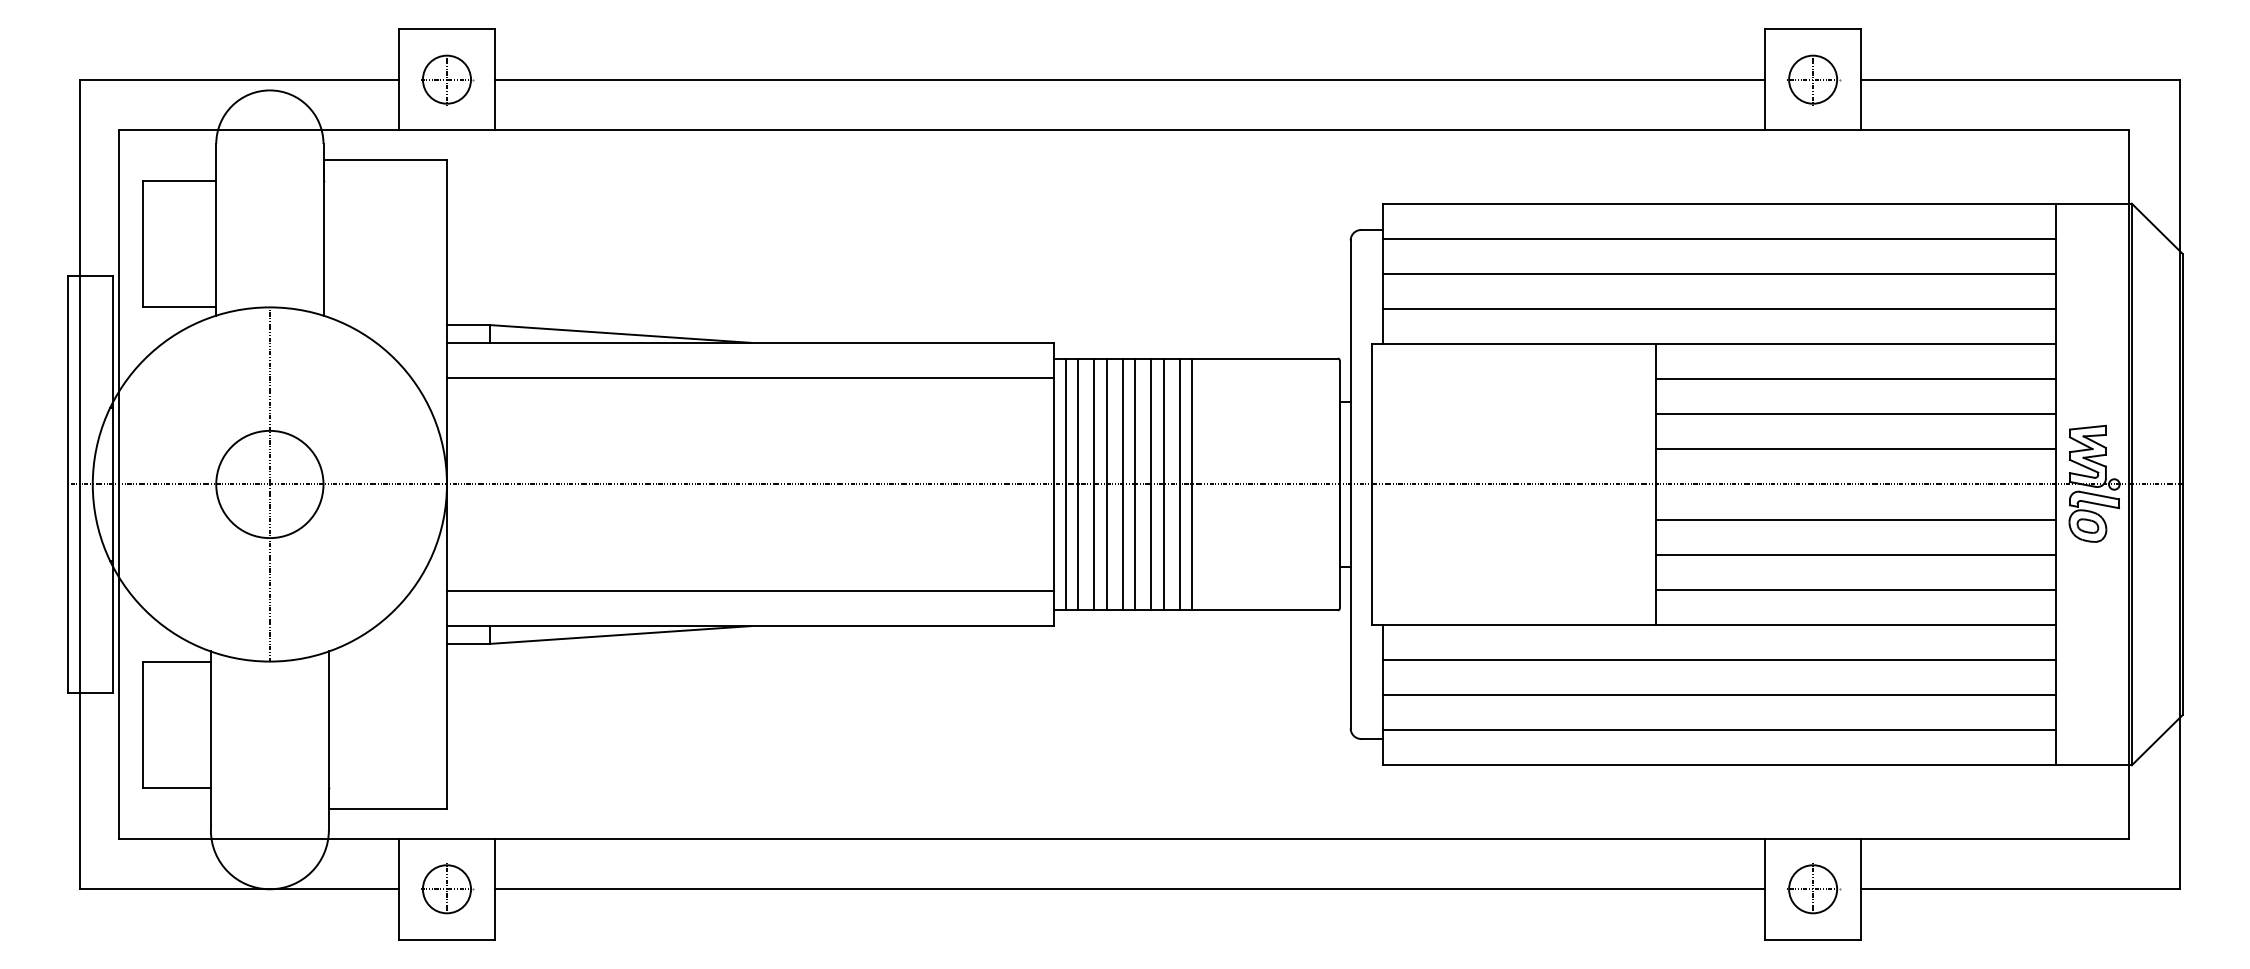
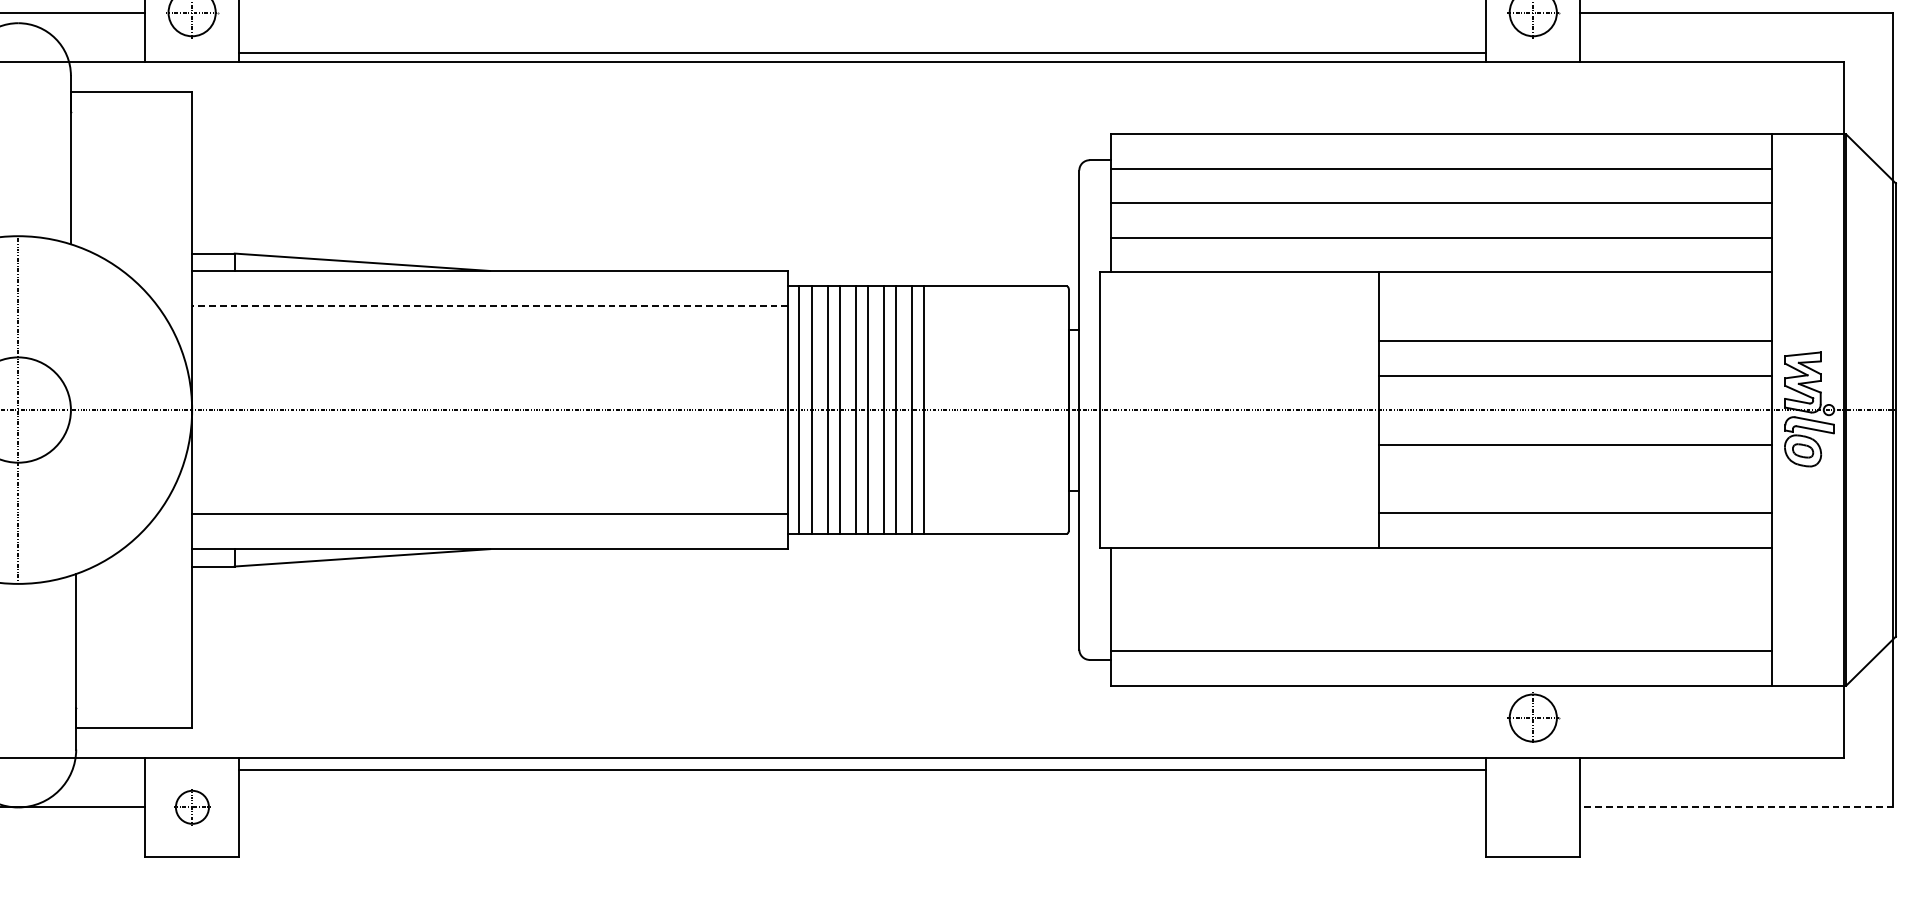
line: (1130, 79) -> (863, 52), moved
line: (750, 378) -> (490, 306), solid -> dashed
line: (1855, 379) -> (1574, 306), removed
line: (1855, 554) -> (1574, 478), removed
line: (1718, 659) -> (1440, 581), removed
line: (1718, 695) -> (1440, 617), removed
part: (447, 888) -> (192, 806), size x0.7
part: (1814, 888) -> (1534, 717), moved
line: (1130, 889) -> (863, 770), moved
line: (2020, 889) -> (1736, 807), solid -> dashed

